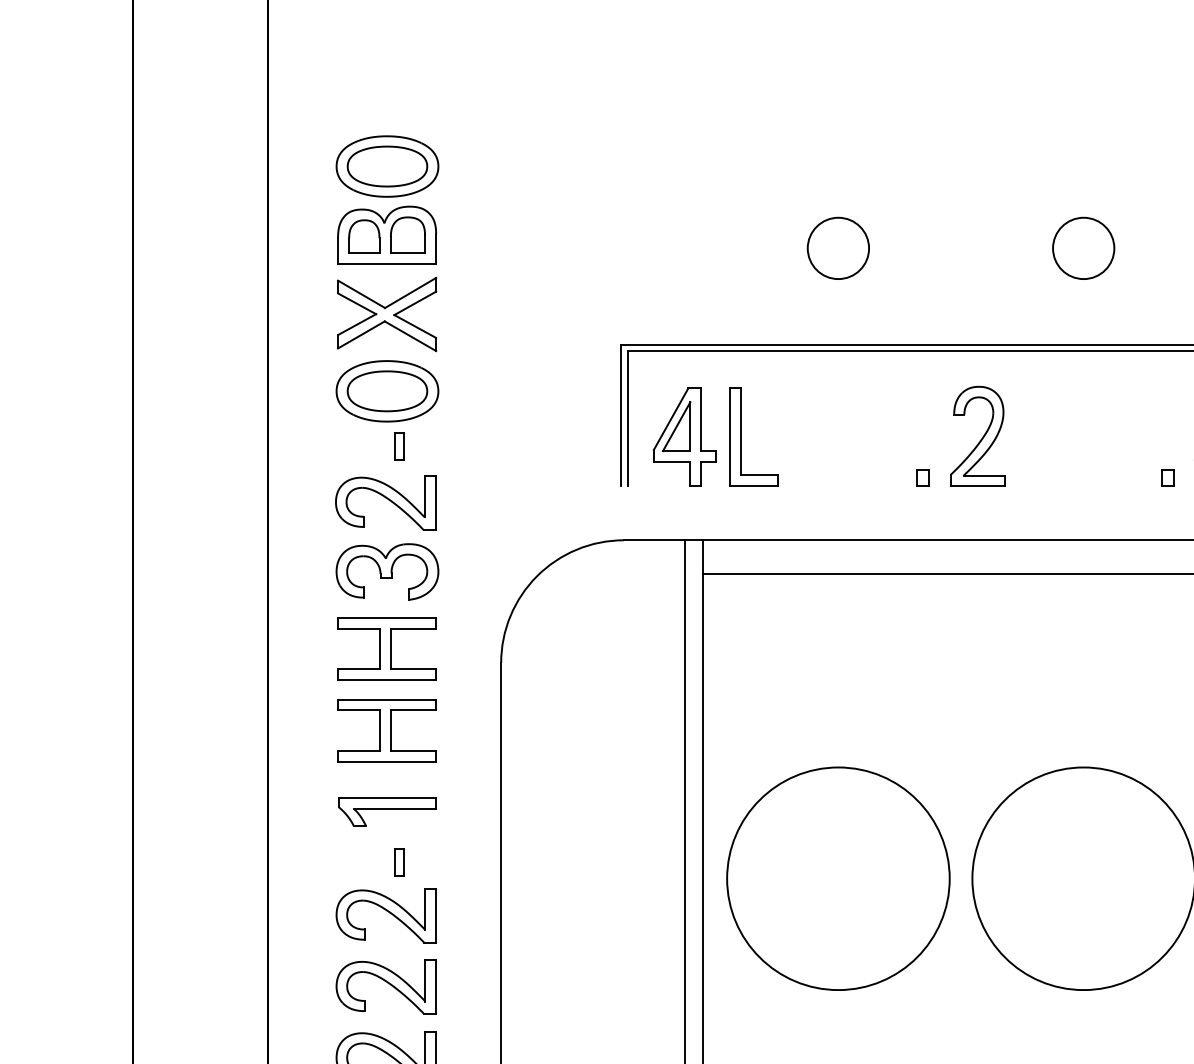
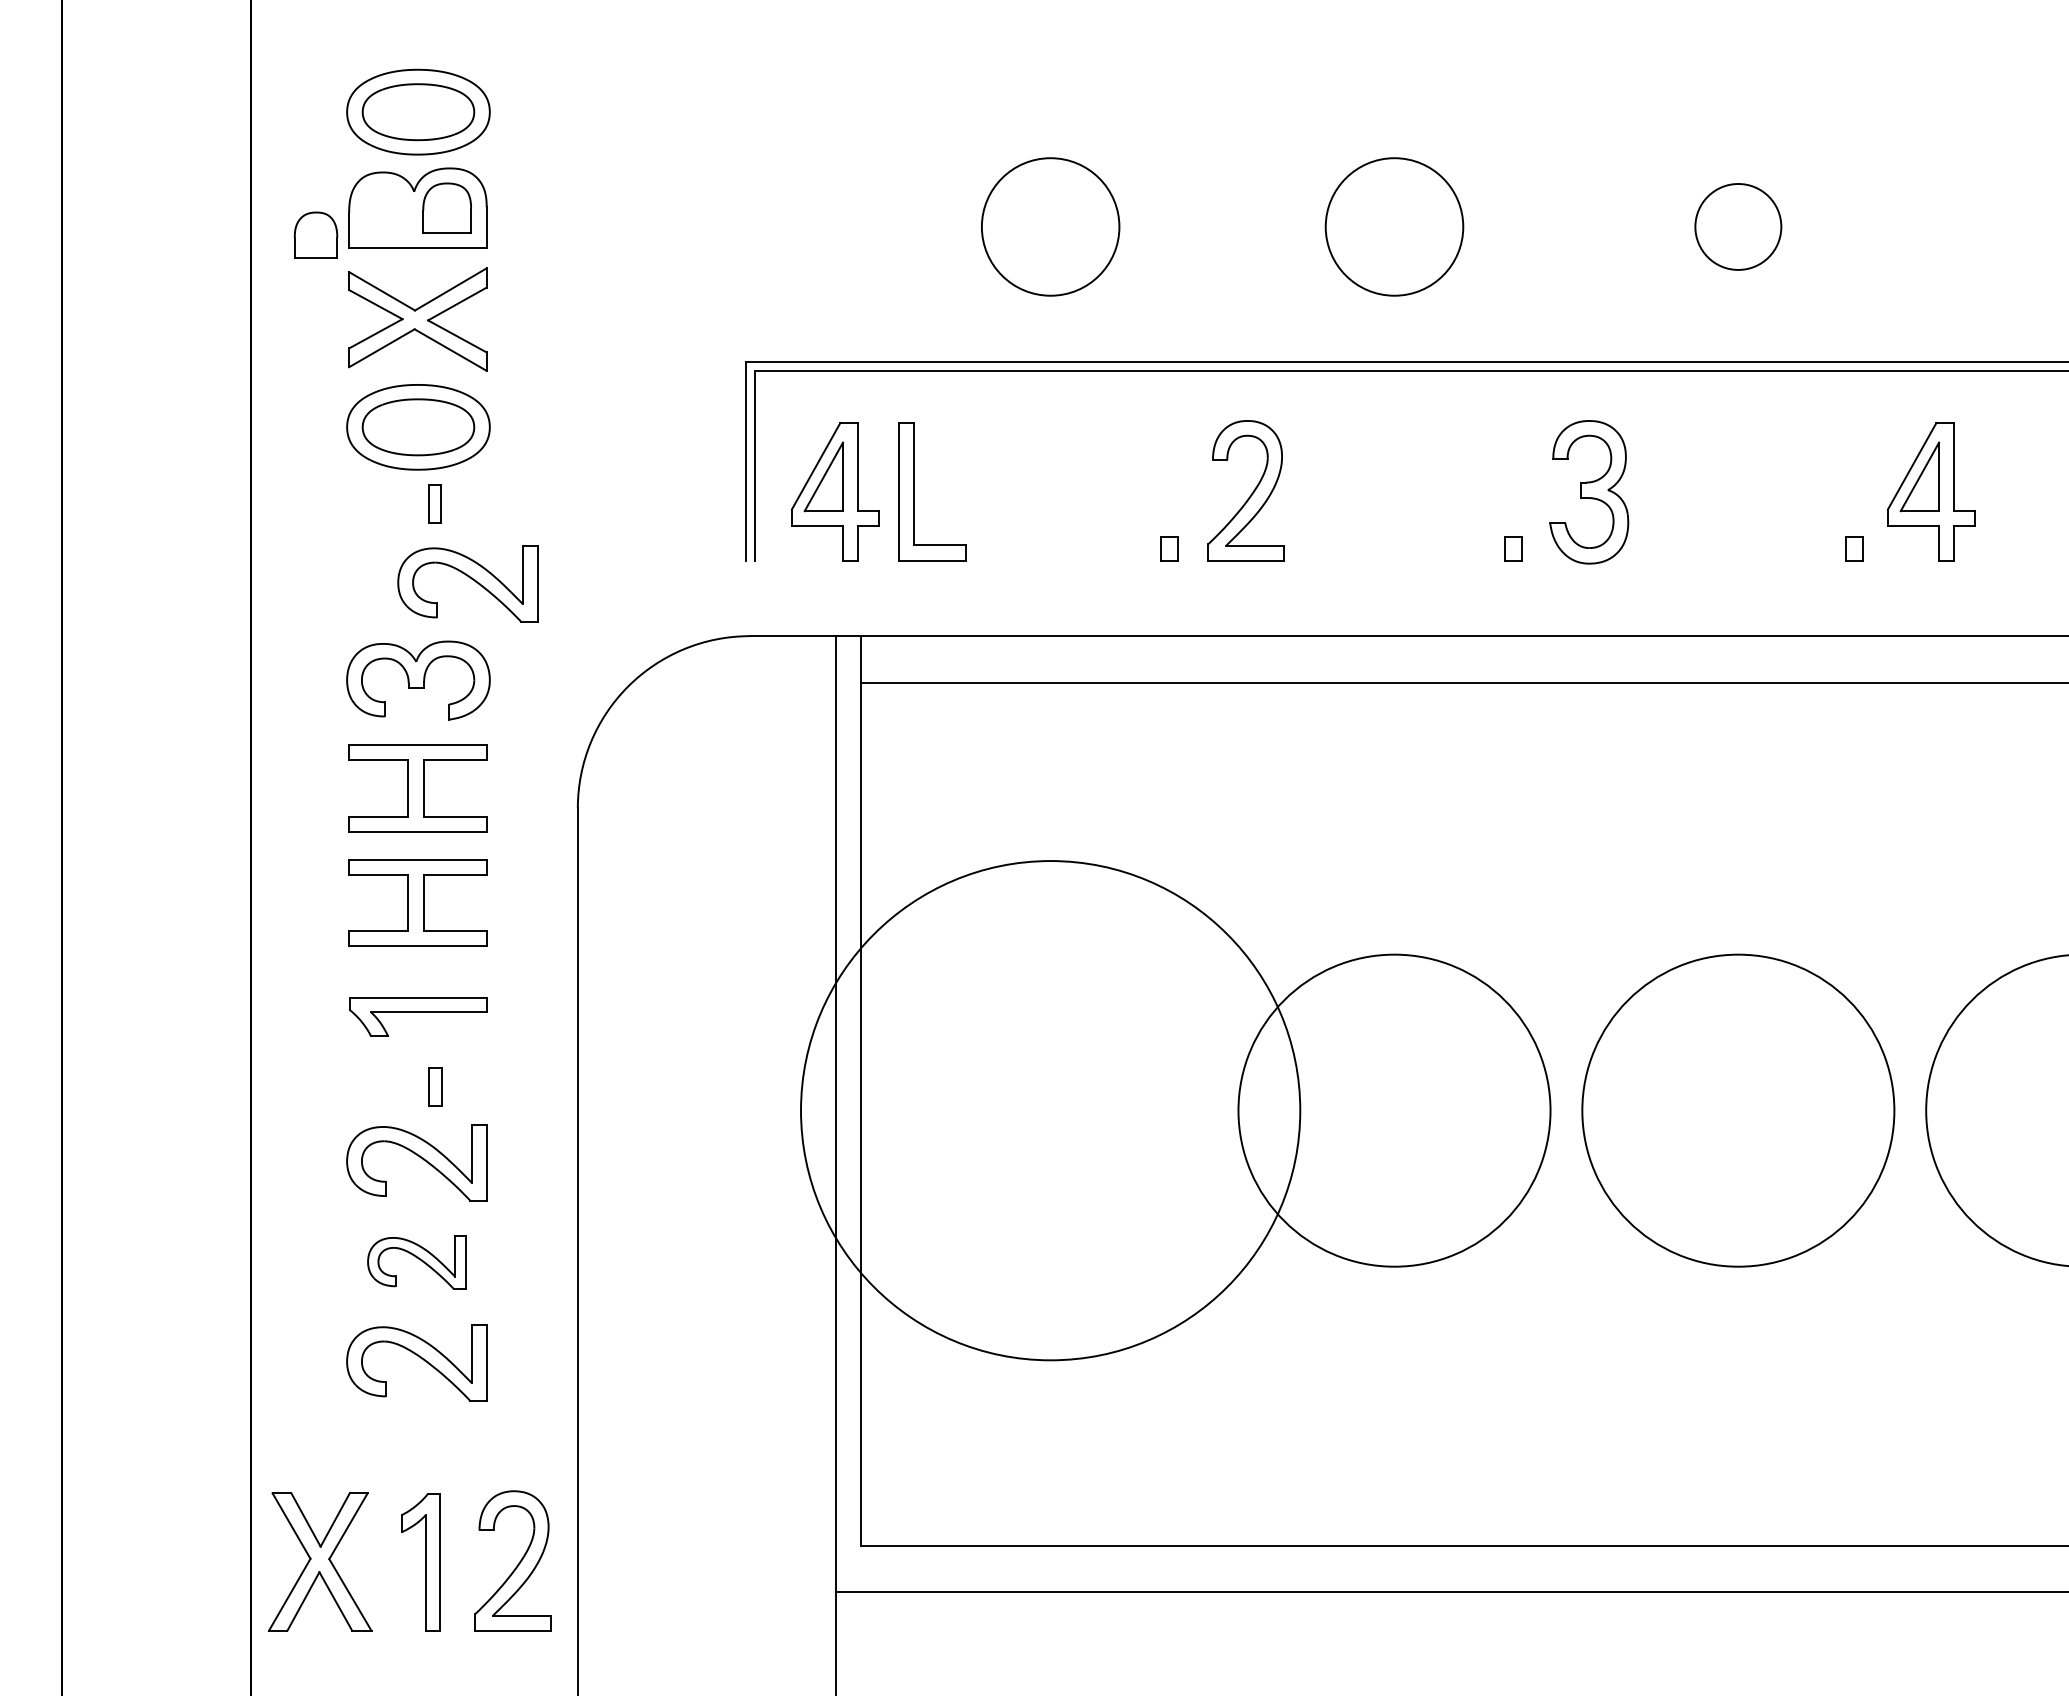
part: (363, 235) -> (315, 234), moved
circle: (838, 248) -> (1050, 226), size x1.6
circle: (1083, 248) -> (1394, 226), size x1.6
part: (385, 502) -> (467, 583), moved
circle: (838, 878) -> (1050, 1110), size x1.6
part: (386, 987) -> (416, 1262), size x0.7

